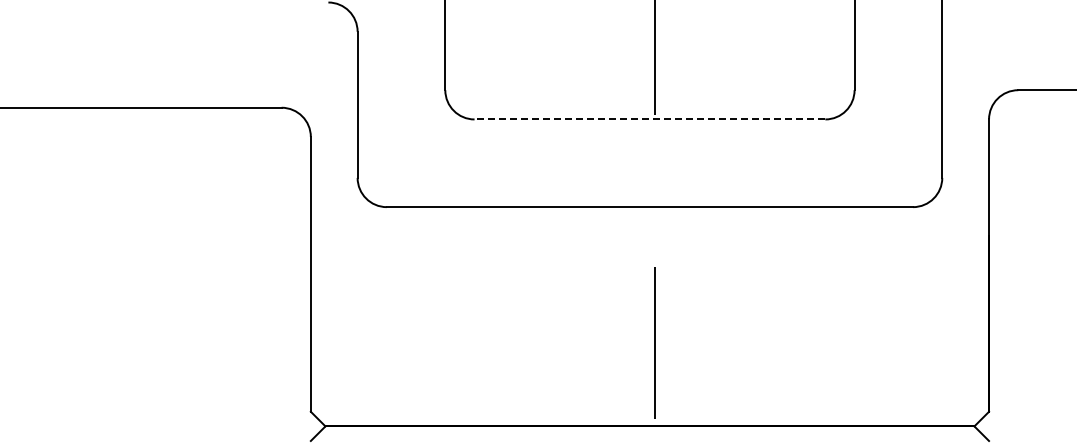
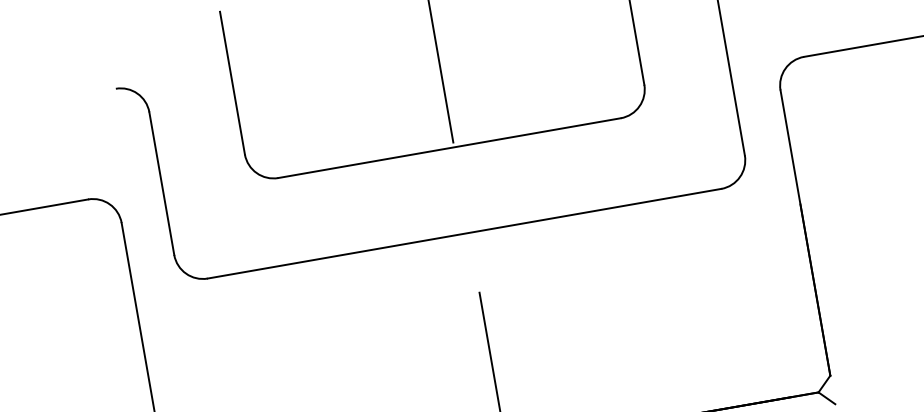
line: (649, 119) -> (449, 148), dashed -> solid

